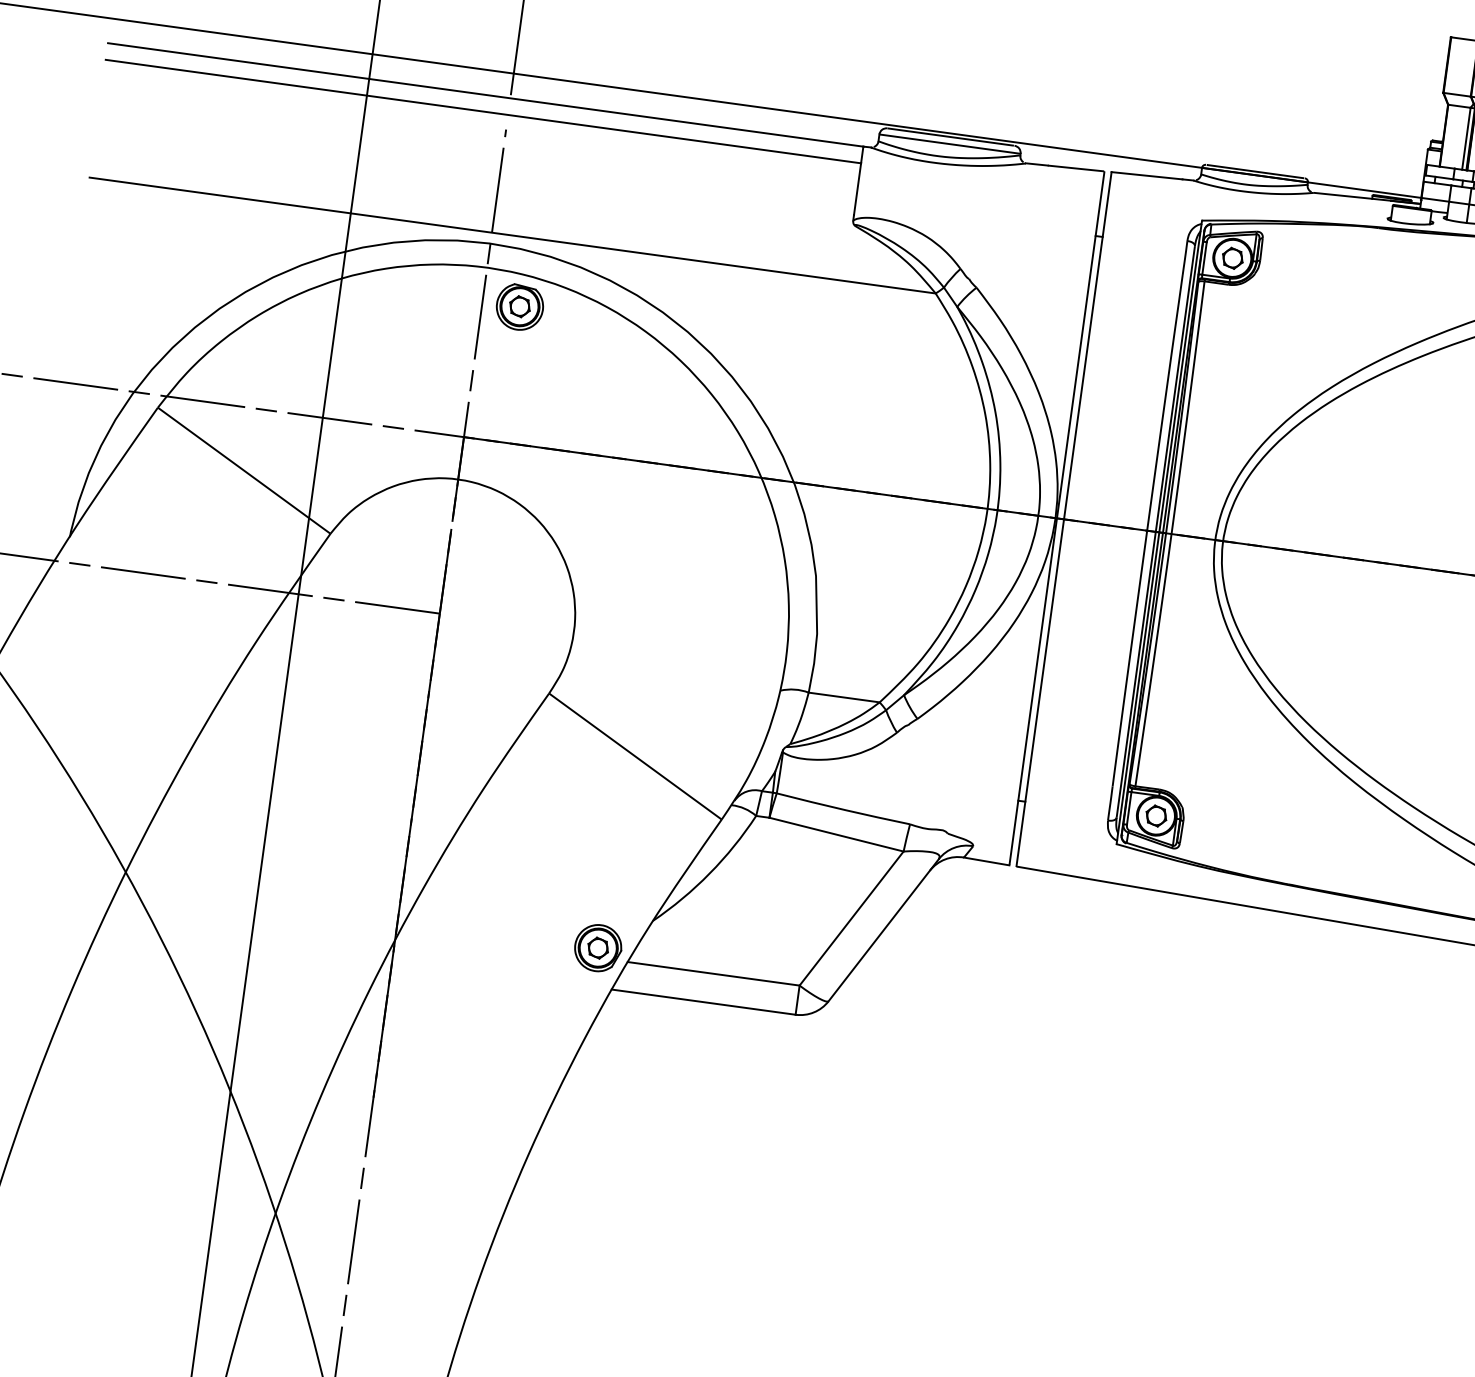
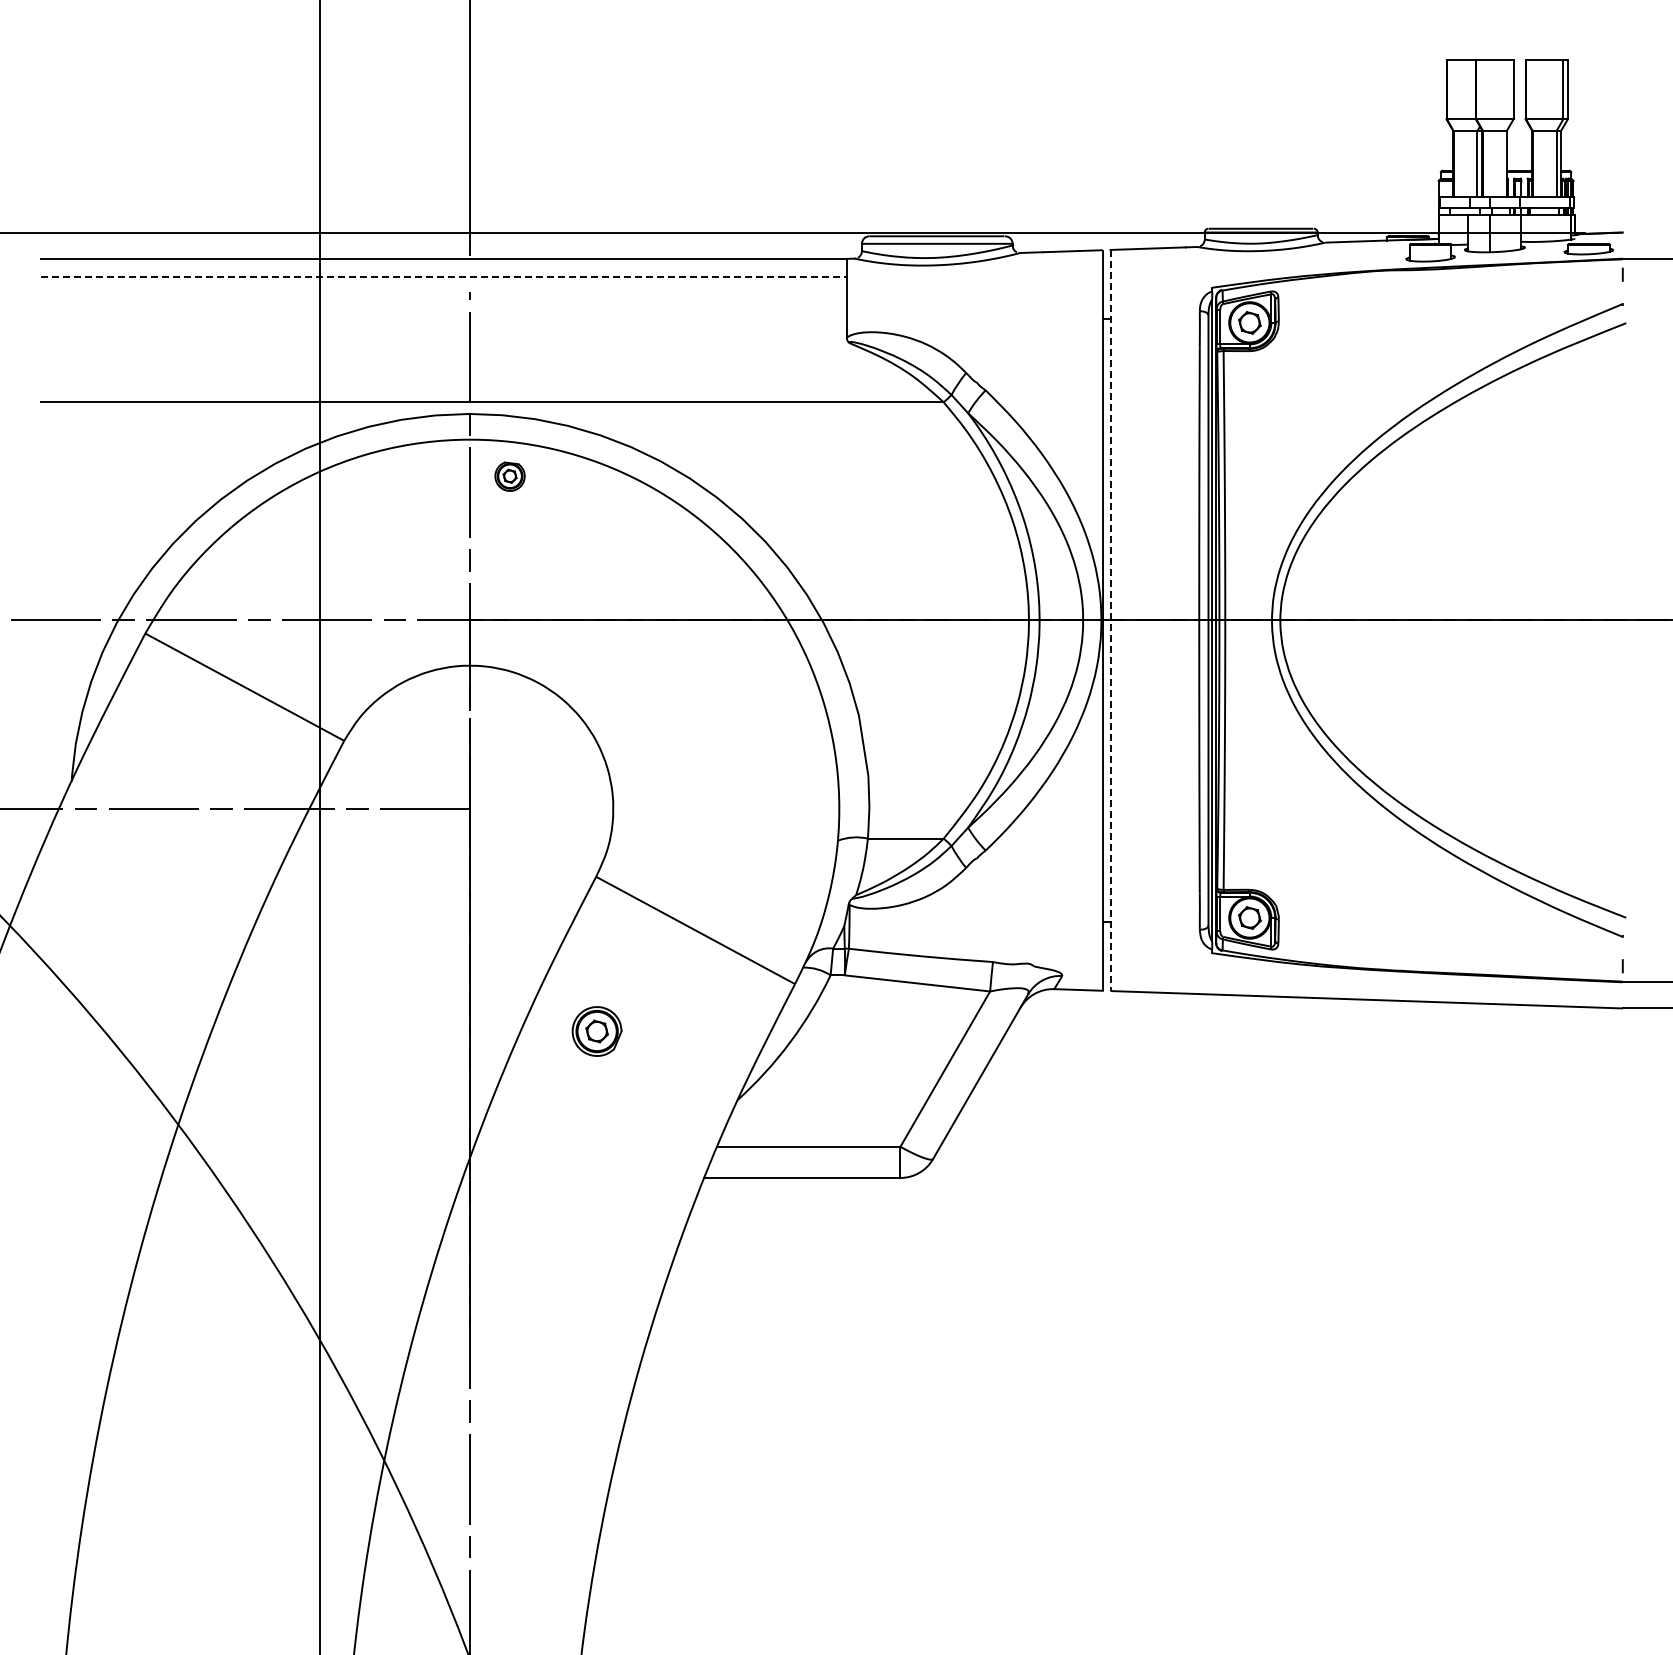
line: (484, 111) -> (444, 276), solid -> dashed
part: (519, 307) -> (509, 476), size x0.6
line: (1063, 519) -> (1110, 620), solid -> dashed
part: (597, 948) -> (596, 1031), moved

